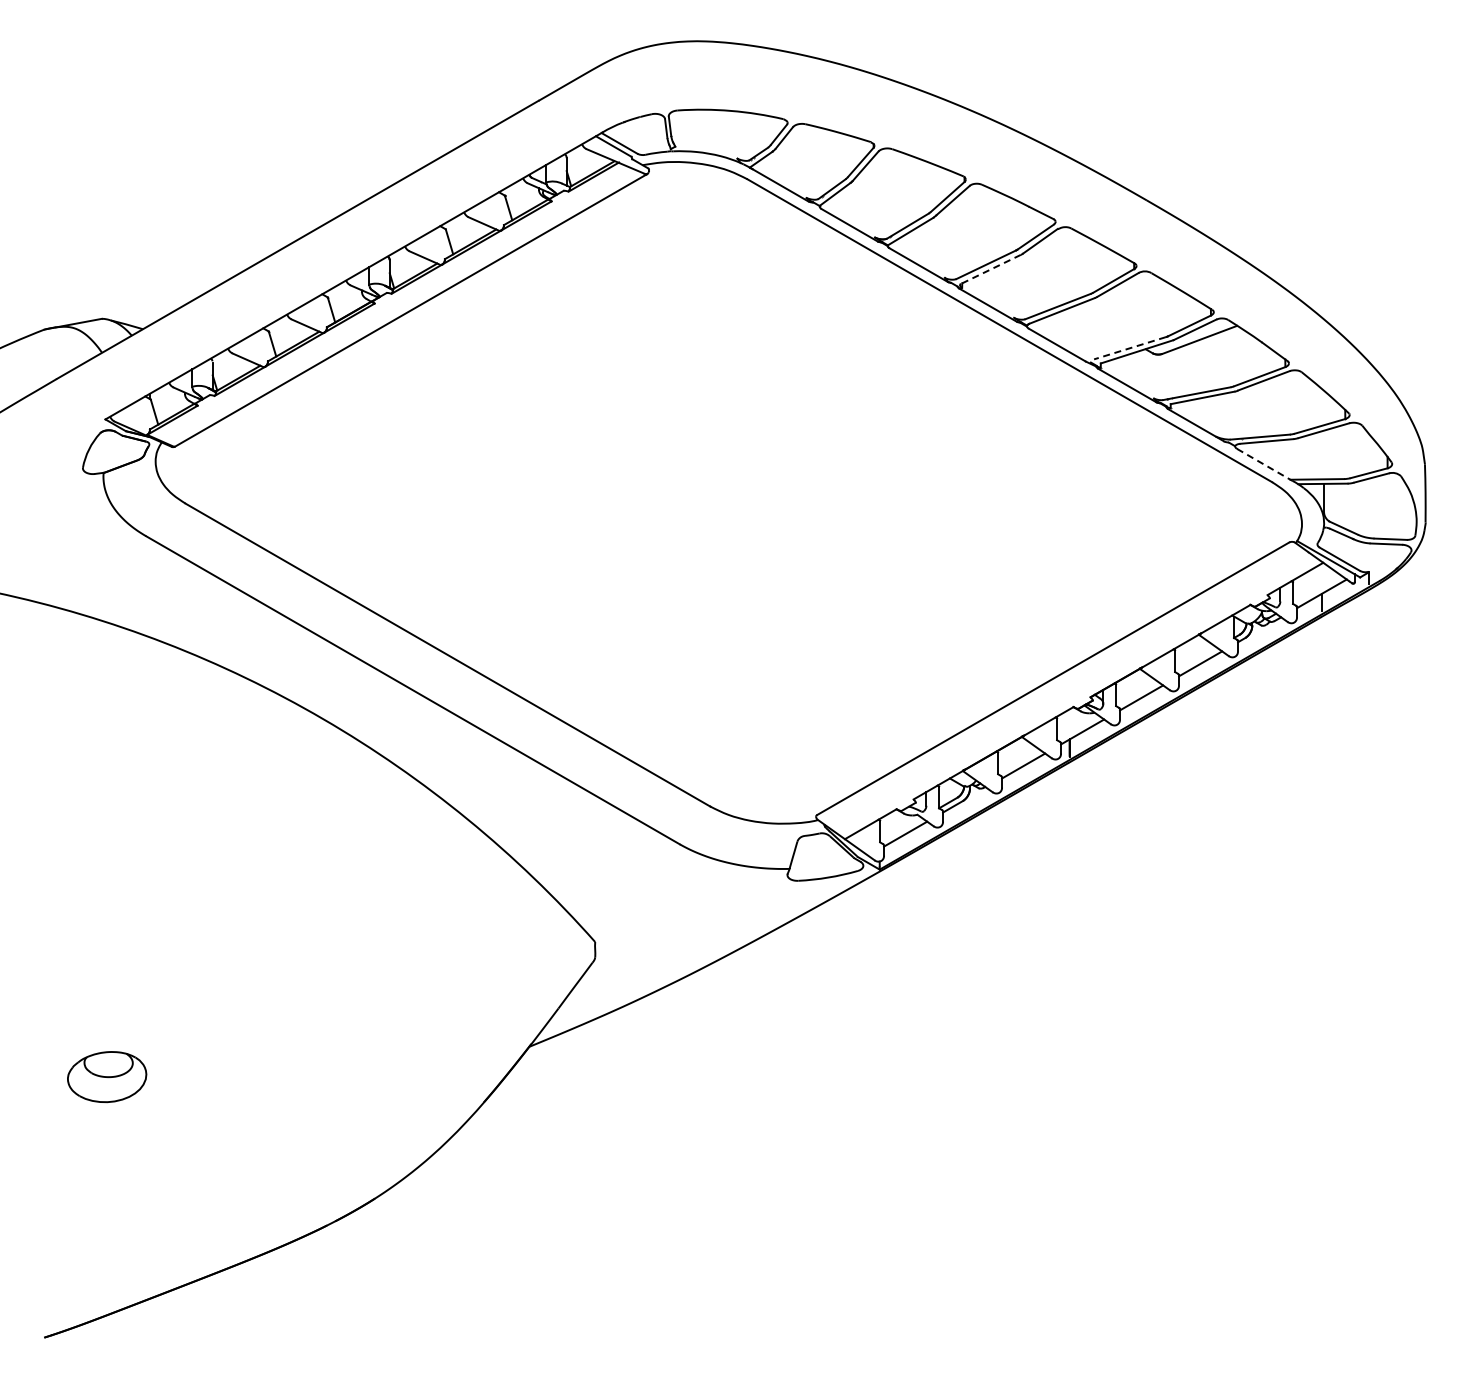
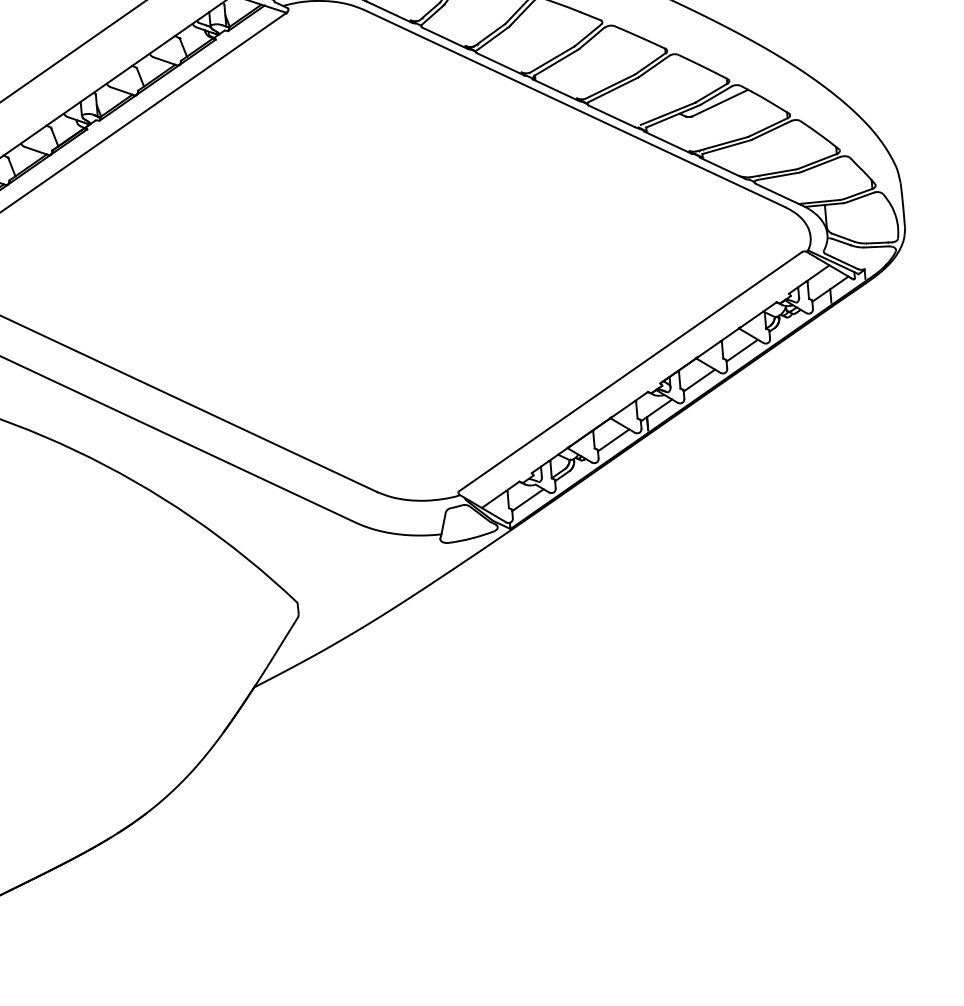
line: (990, 269) -> (555, 62), dashed -> solid
line: (1129, 348) -> (667, 114), dashed -> solid
line: (1264, 464) -> (778, 194), dashed -> solid

